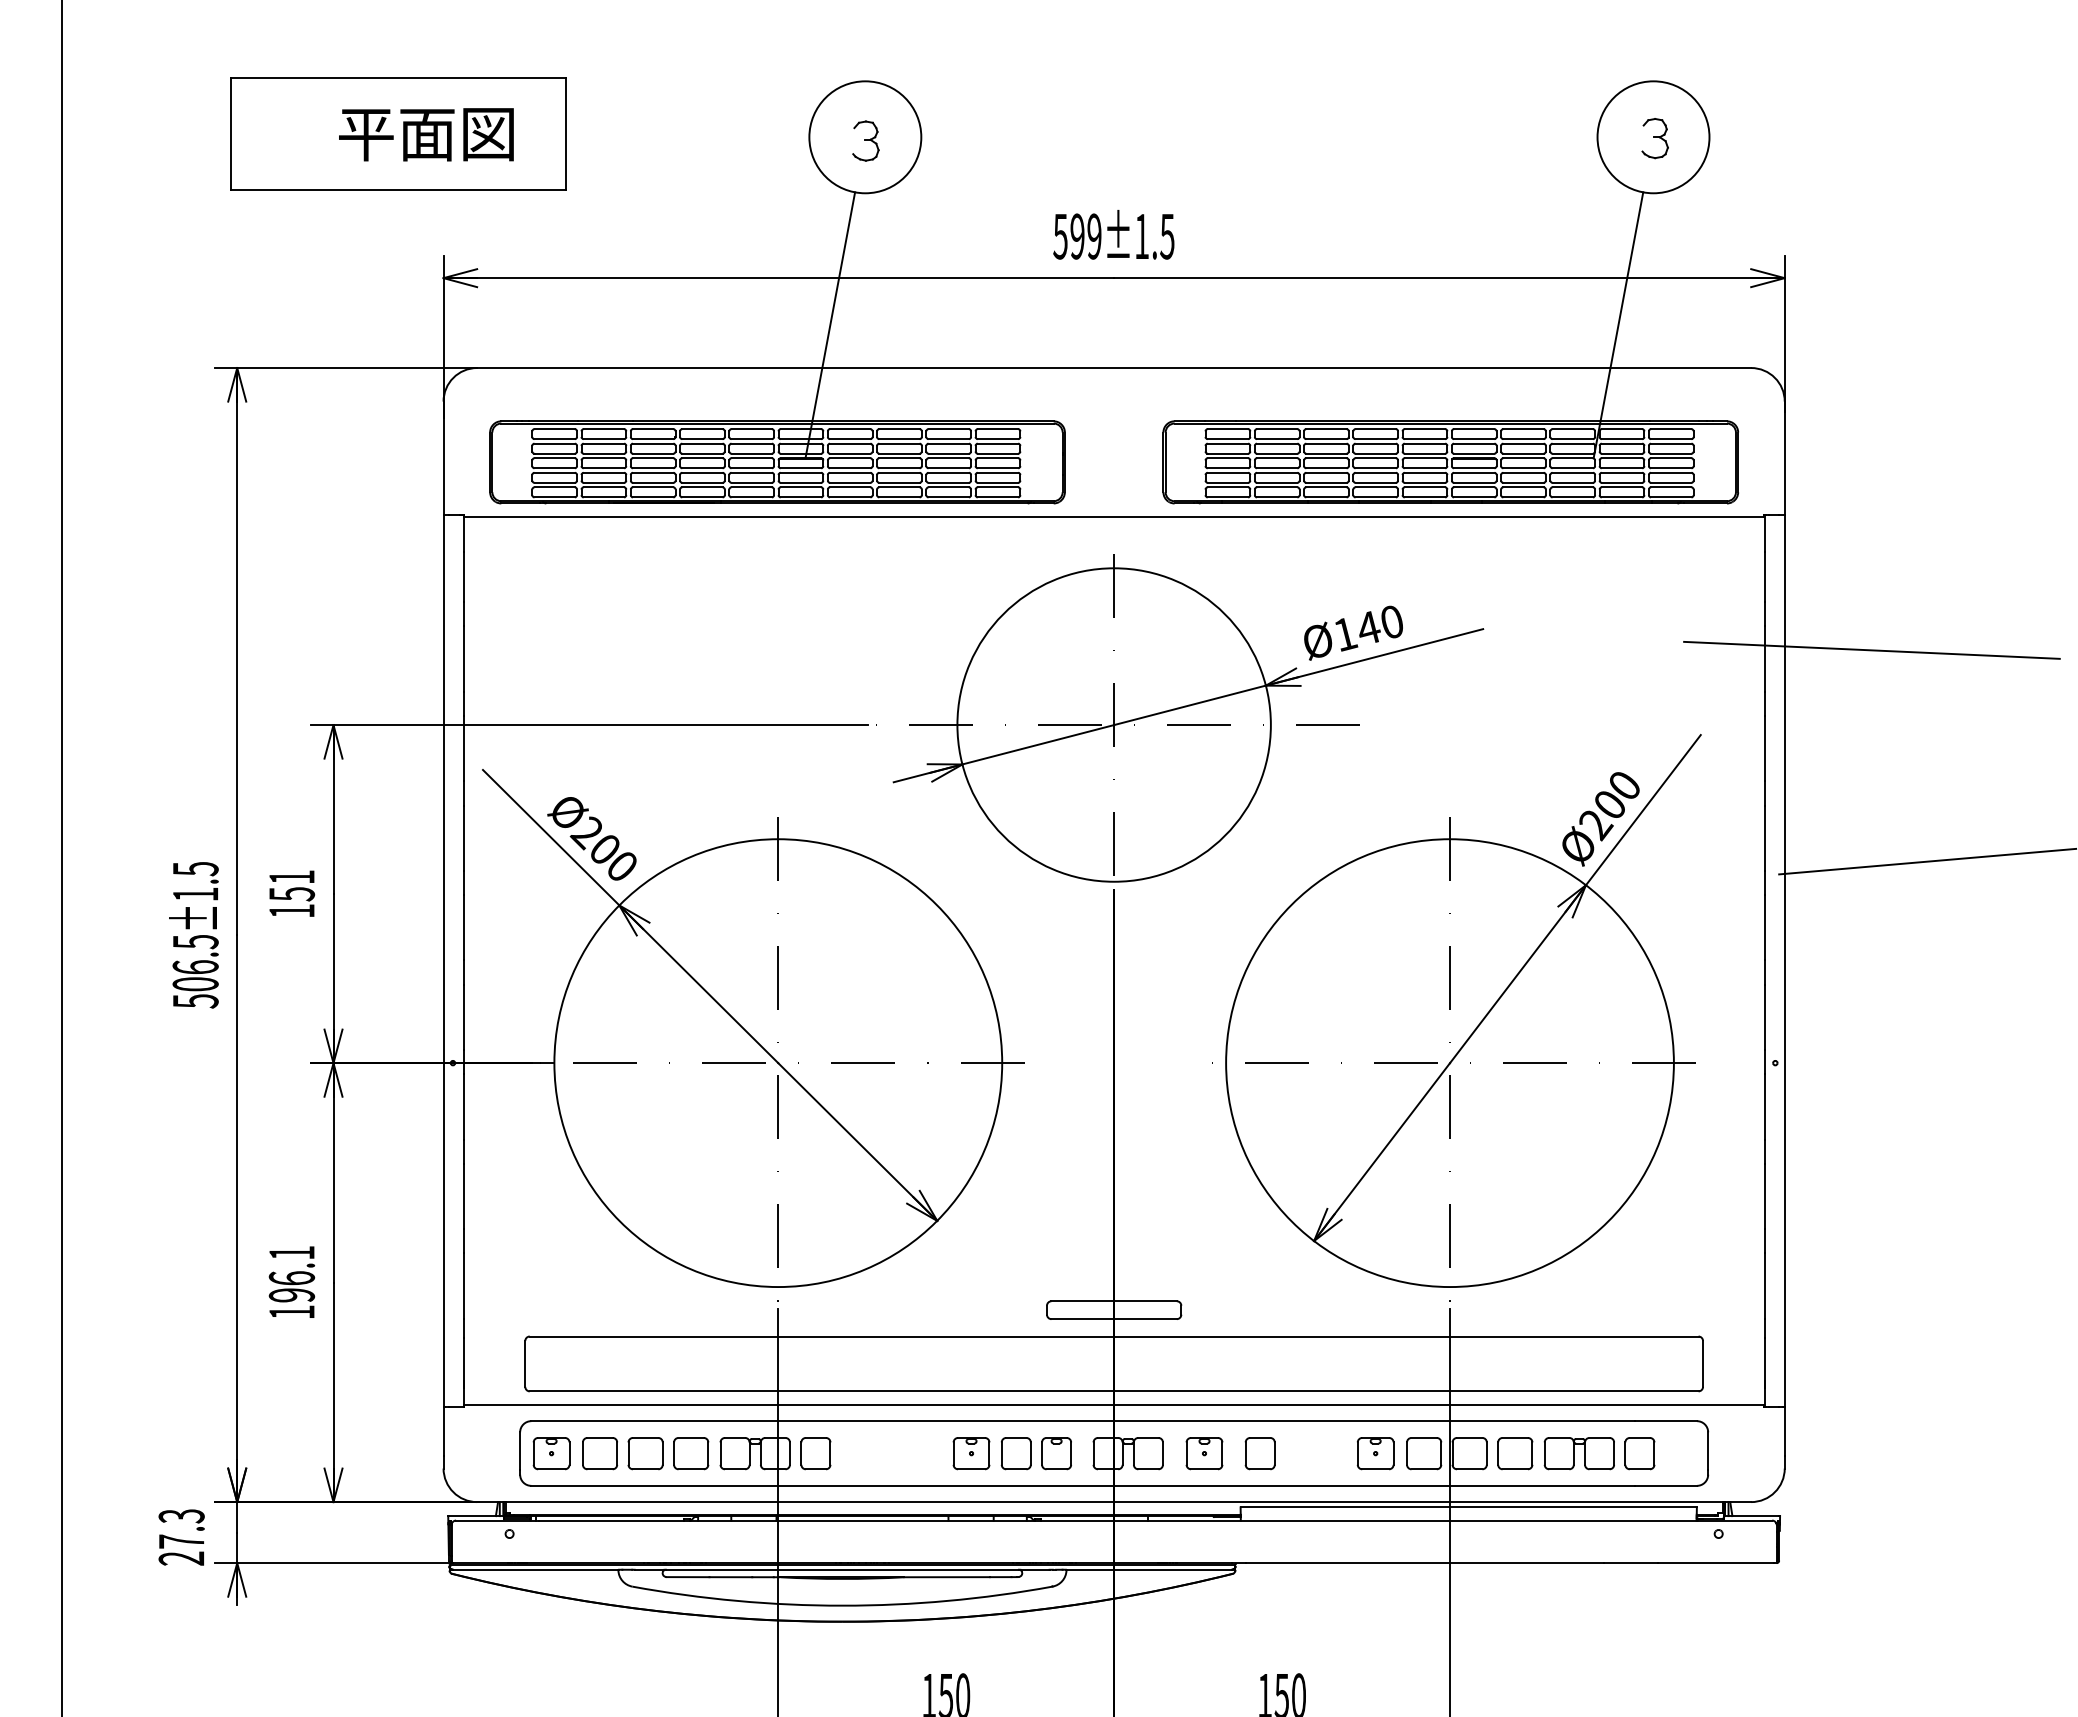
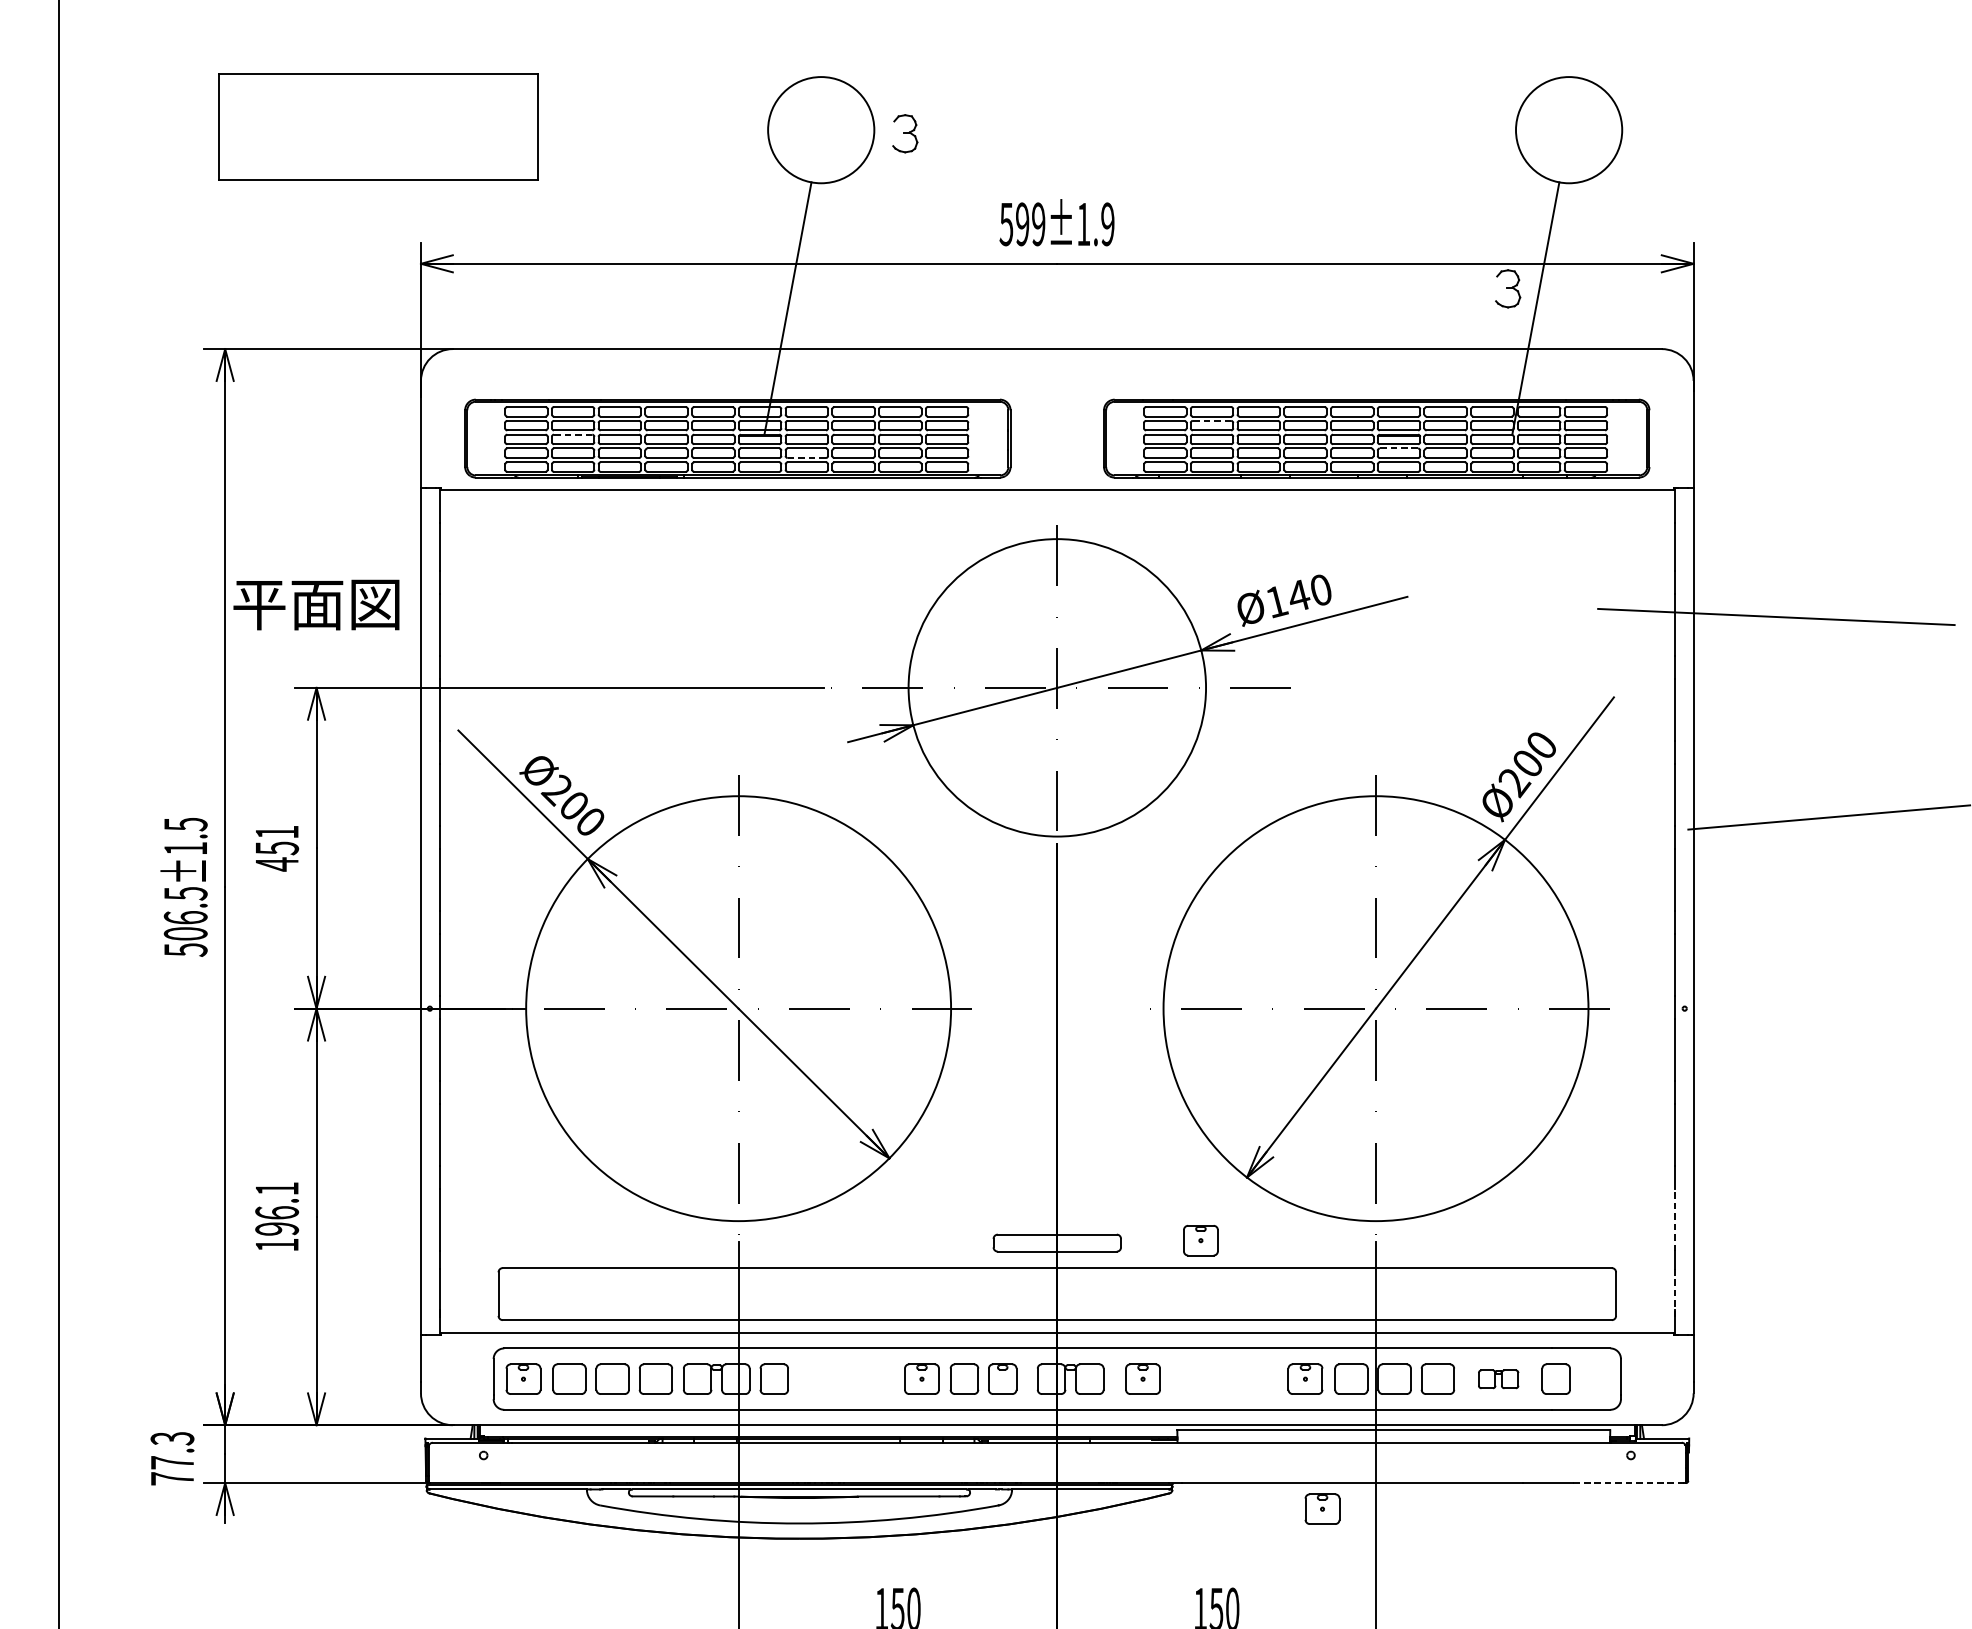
text: (426, 134) -> (316, 604), moved
part: (1654, 138) -> (1507, 288), moved
part: (865, 140) -> (904, 133), moved
text: (1167, 236) -> (1107, 224), 599±1.5 -> 599±1.9
line: (1276, 443) -> (1211, 420), solid -> dashed
line: (603, 458) -> (572, 434), solid -> dashed
line: (1473, 472) -> (1398, 448), solid -> dashed
line: (850, 482) -> (807, 457), solid -> dashed
text: (291, 910) -> (276, 863), 151 -> 451
line: (1764, 1286) -> (1674, 1220), solid -> dashed
part: (1265, 1307) -> (1200, 1240), added
line: (1764, 1362) -> (1674, 1292), solid -> dashed
part: (1259, 1453) -> (1195, 1379), removed
part: (1578, 1453) -> (1497, 1379), size x0.6
text: (181, 1558) -> (172, 1478), 27.3 -> 77.3
line: (1716, 1563) -> (1628, 1483), solid -> dashed
part: (1393, 1590) -> (1322, 1509), added

